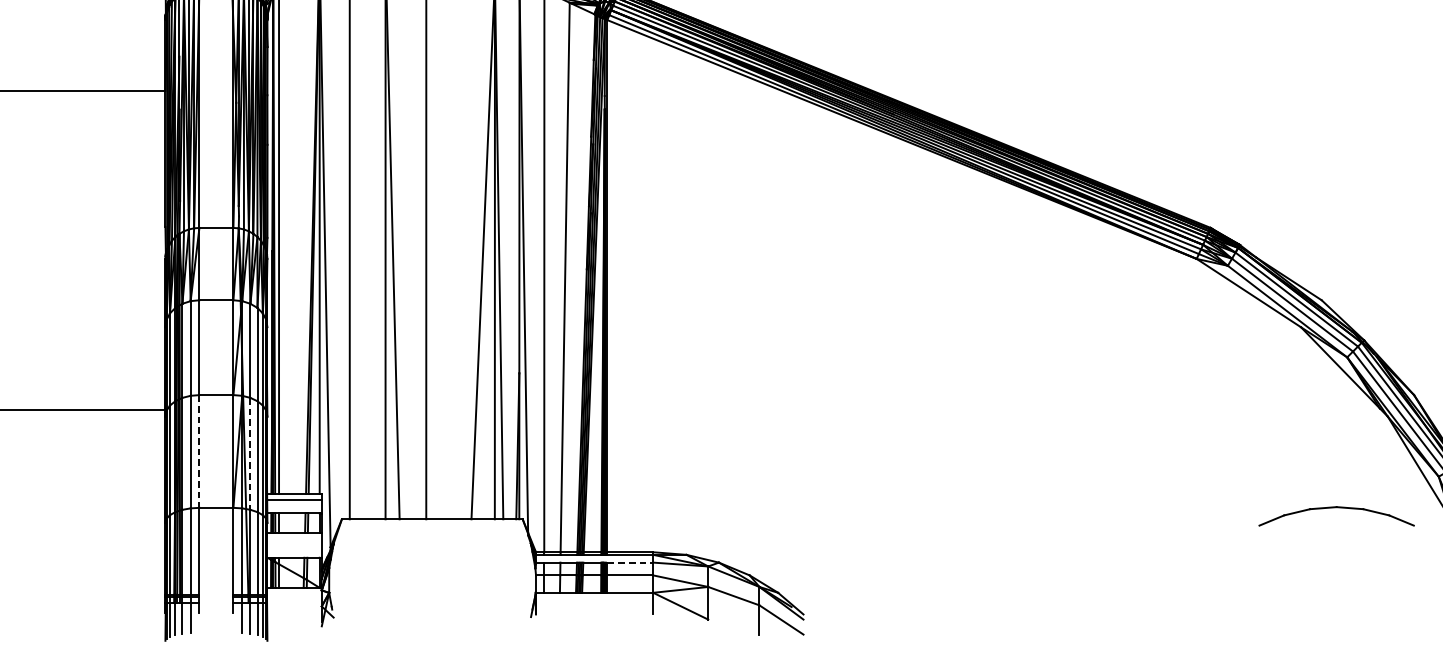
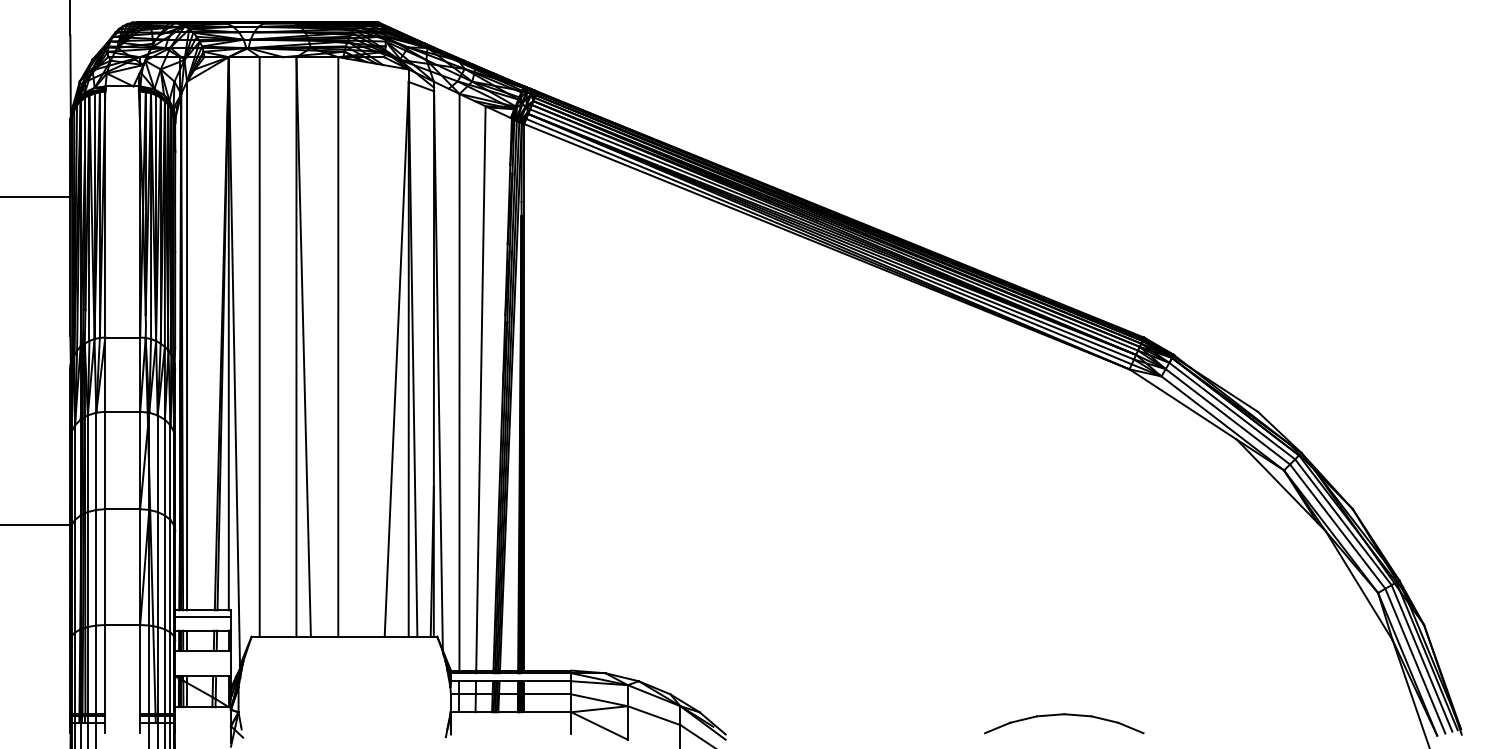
line: (199, 451) -> (105, 567), dashed -> solid
line: (250, 454) -> (157, 570), dashed -> solid
part: (1336, 508) -> (1064, 715), moved
line: (630, 562) -> (547, 681), dashed -> solid

